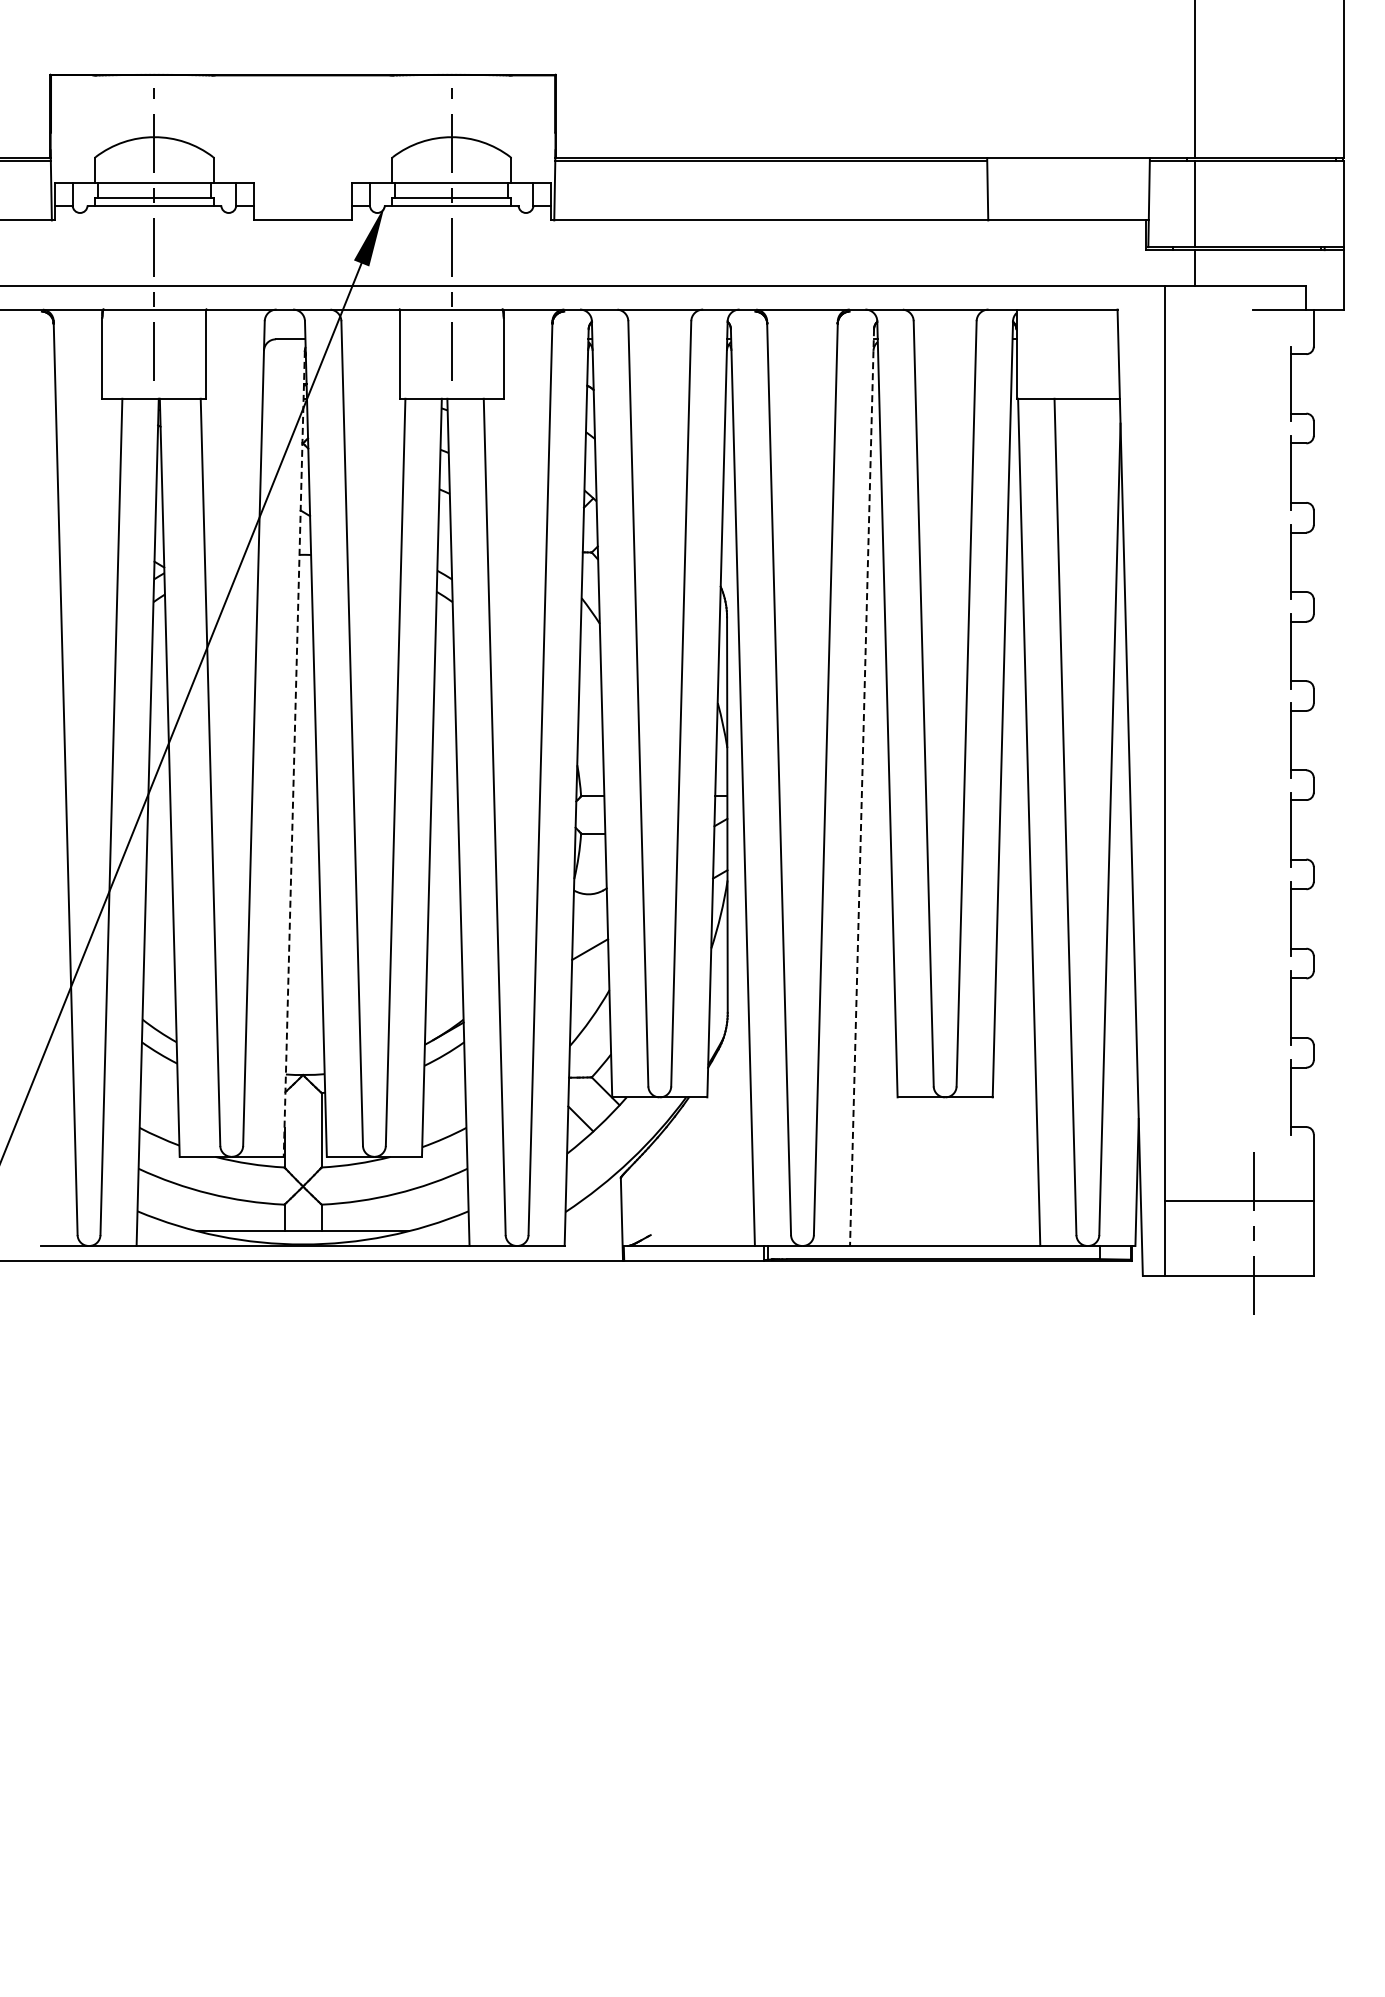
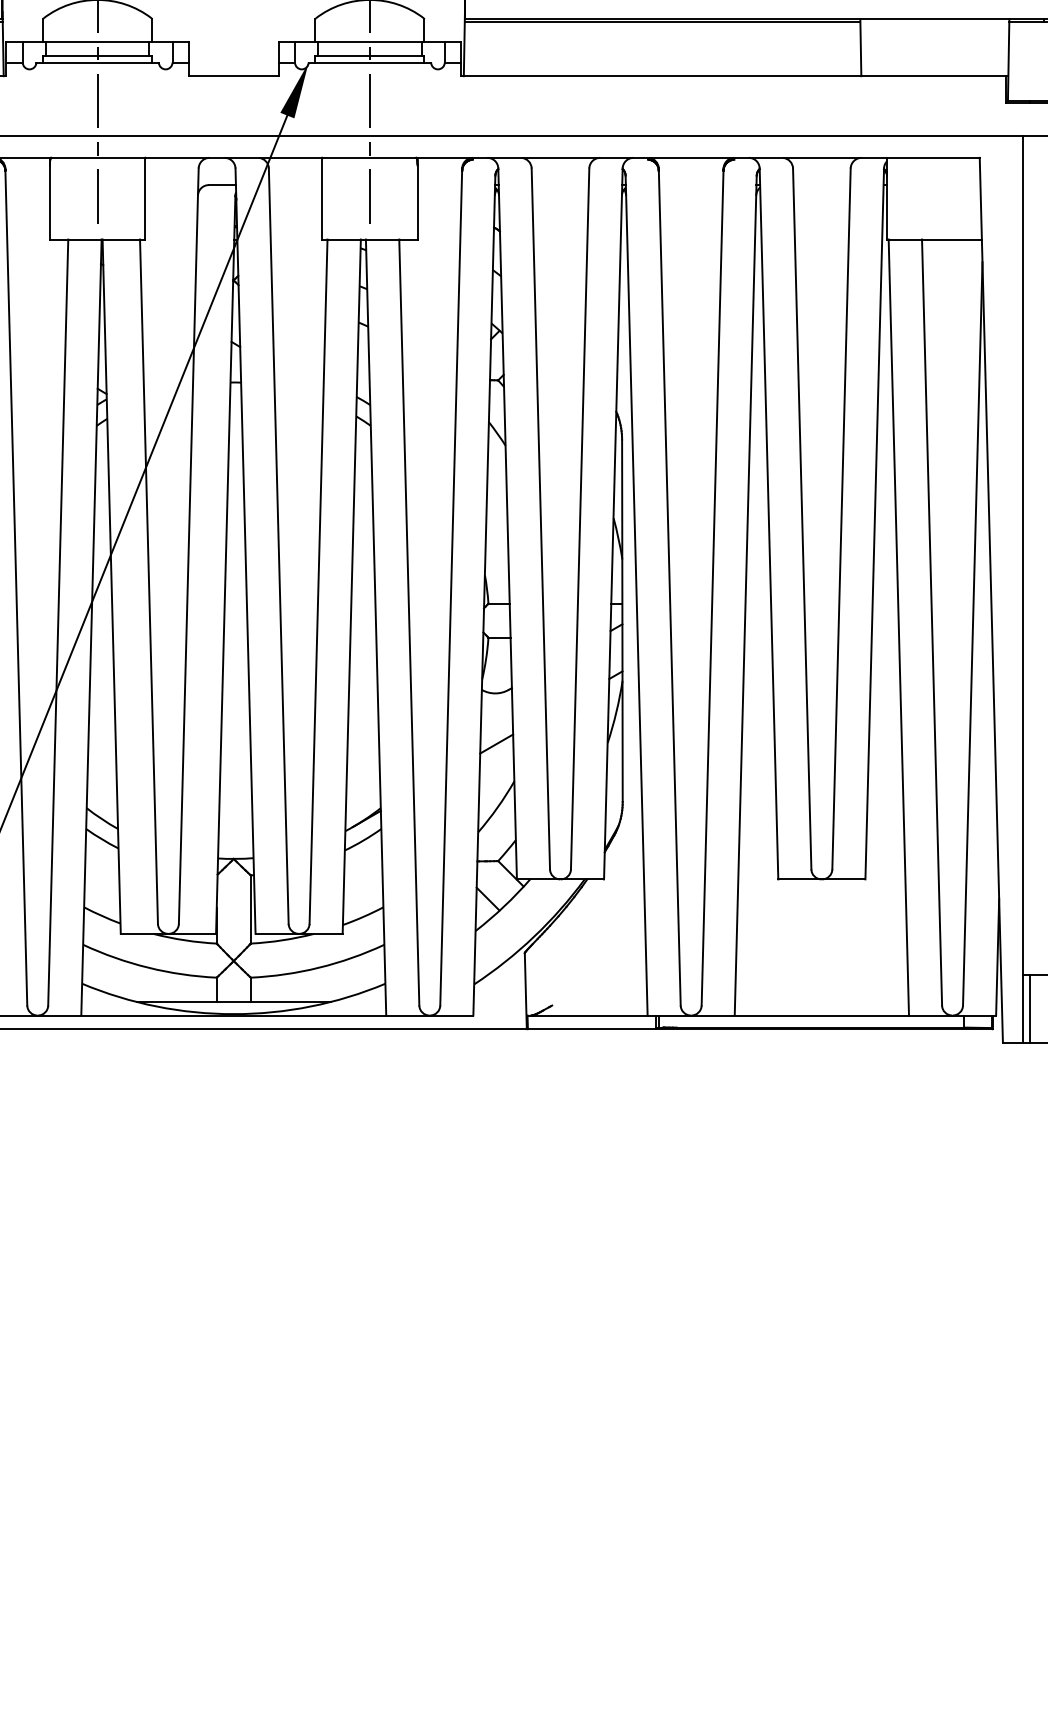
line: (294, 754) -> (225, 565), dashed -> solid
line: (862, 787) -> (746, 595), dashed -> solid
line: (1172, 1238) -> (1030, 1008), added

